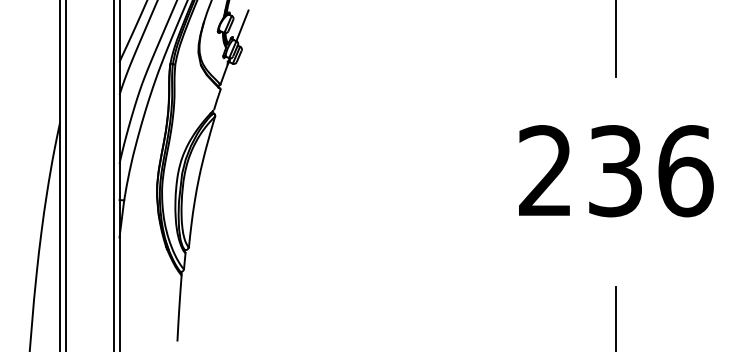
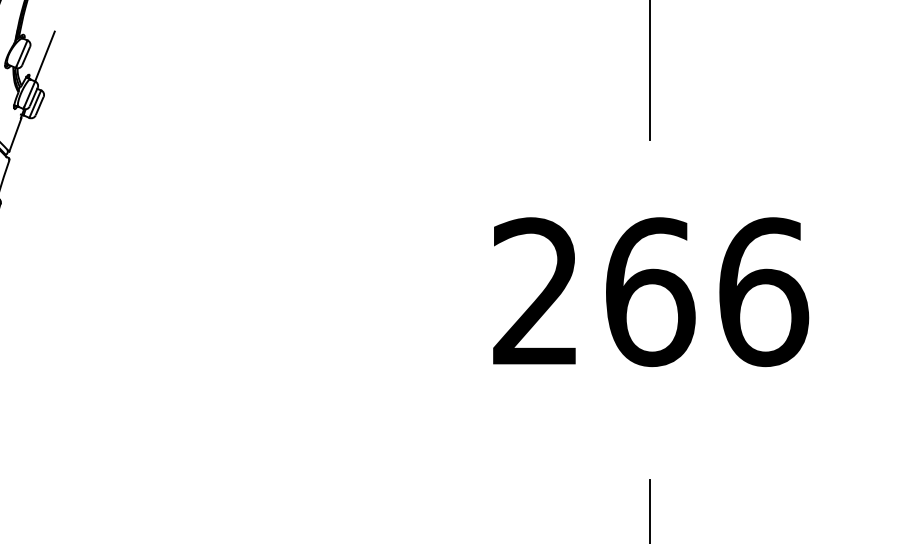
text: (615, 171) -> (649, 292), 236 -> 266

